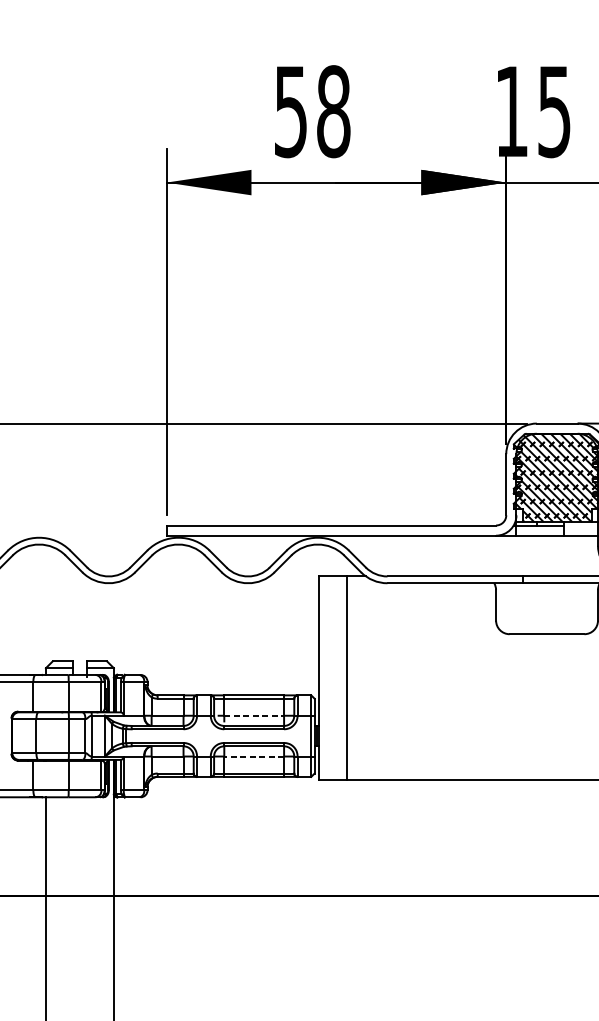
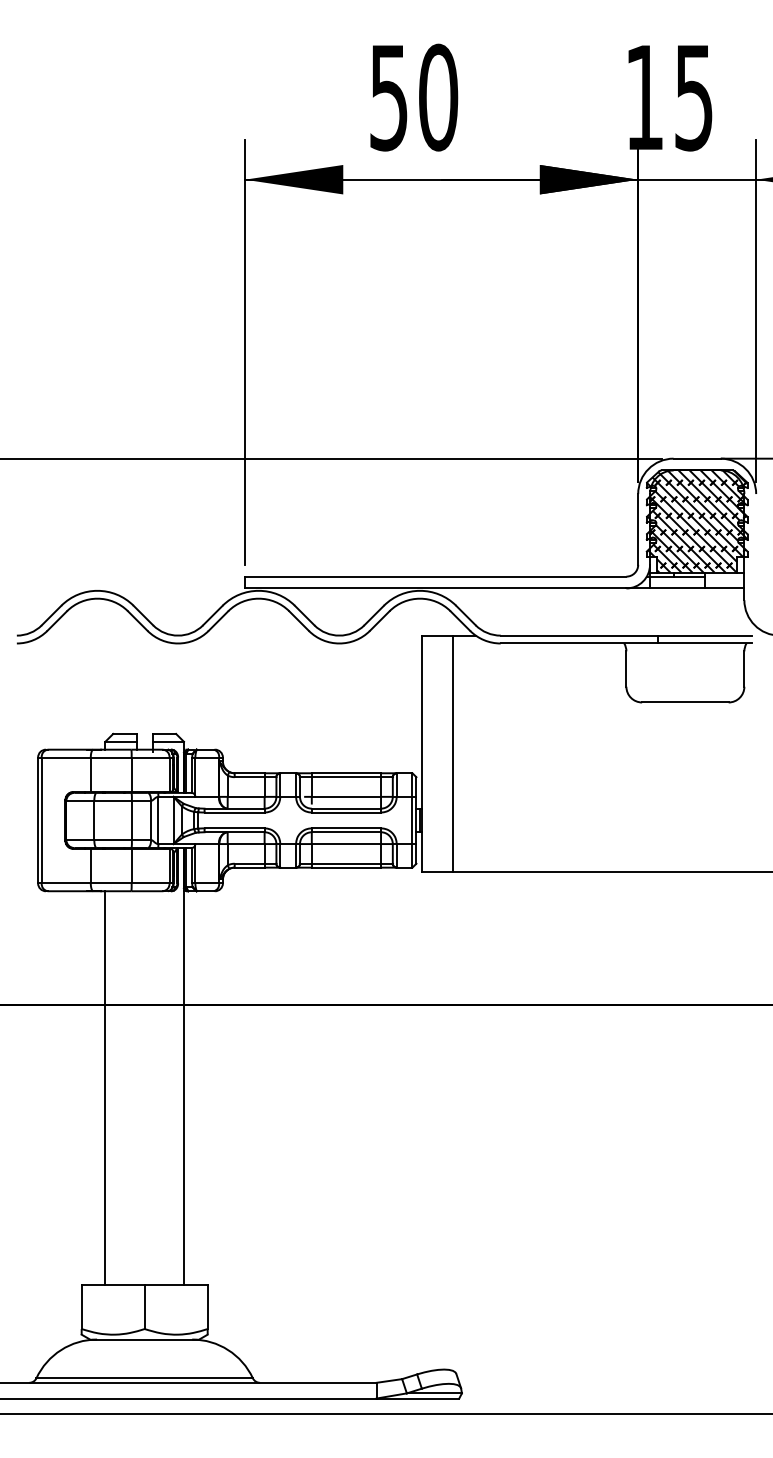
text: (333, 111) -> (438, 97), 58 -> 50
line: (254, 715) -> (346, 796), dashed -> solid
line: (254, 756) -> (346, 844), dashed -> solid

